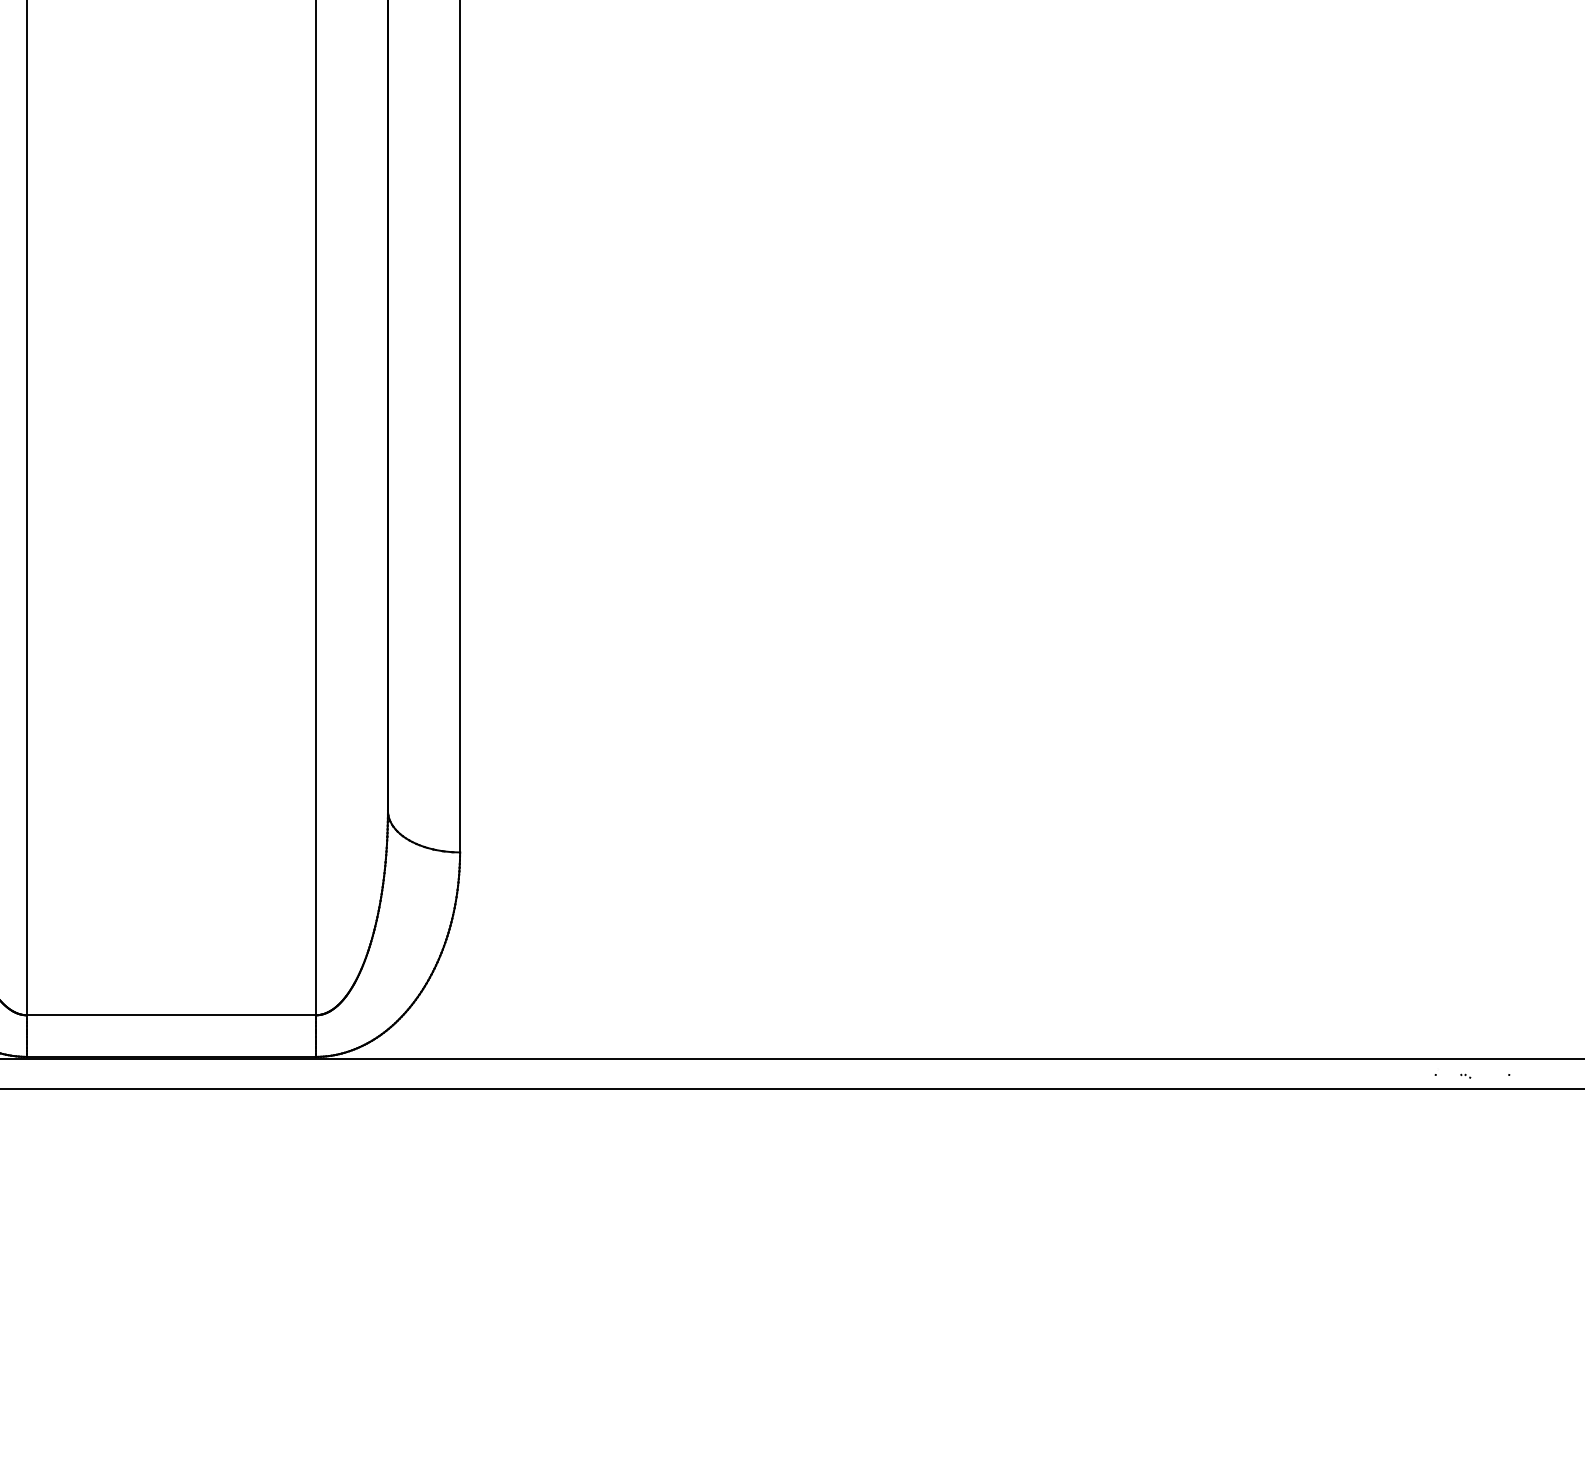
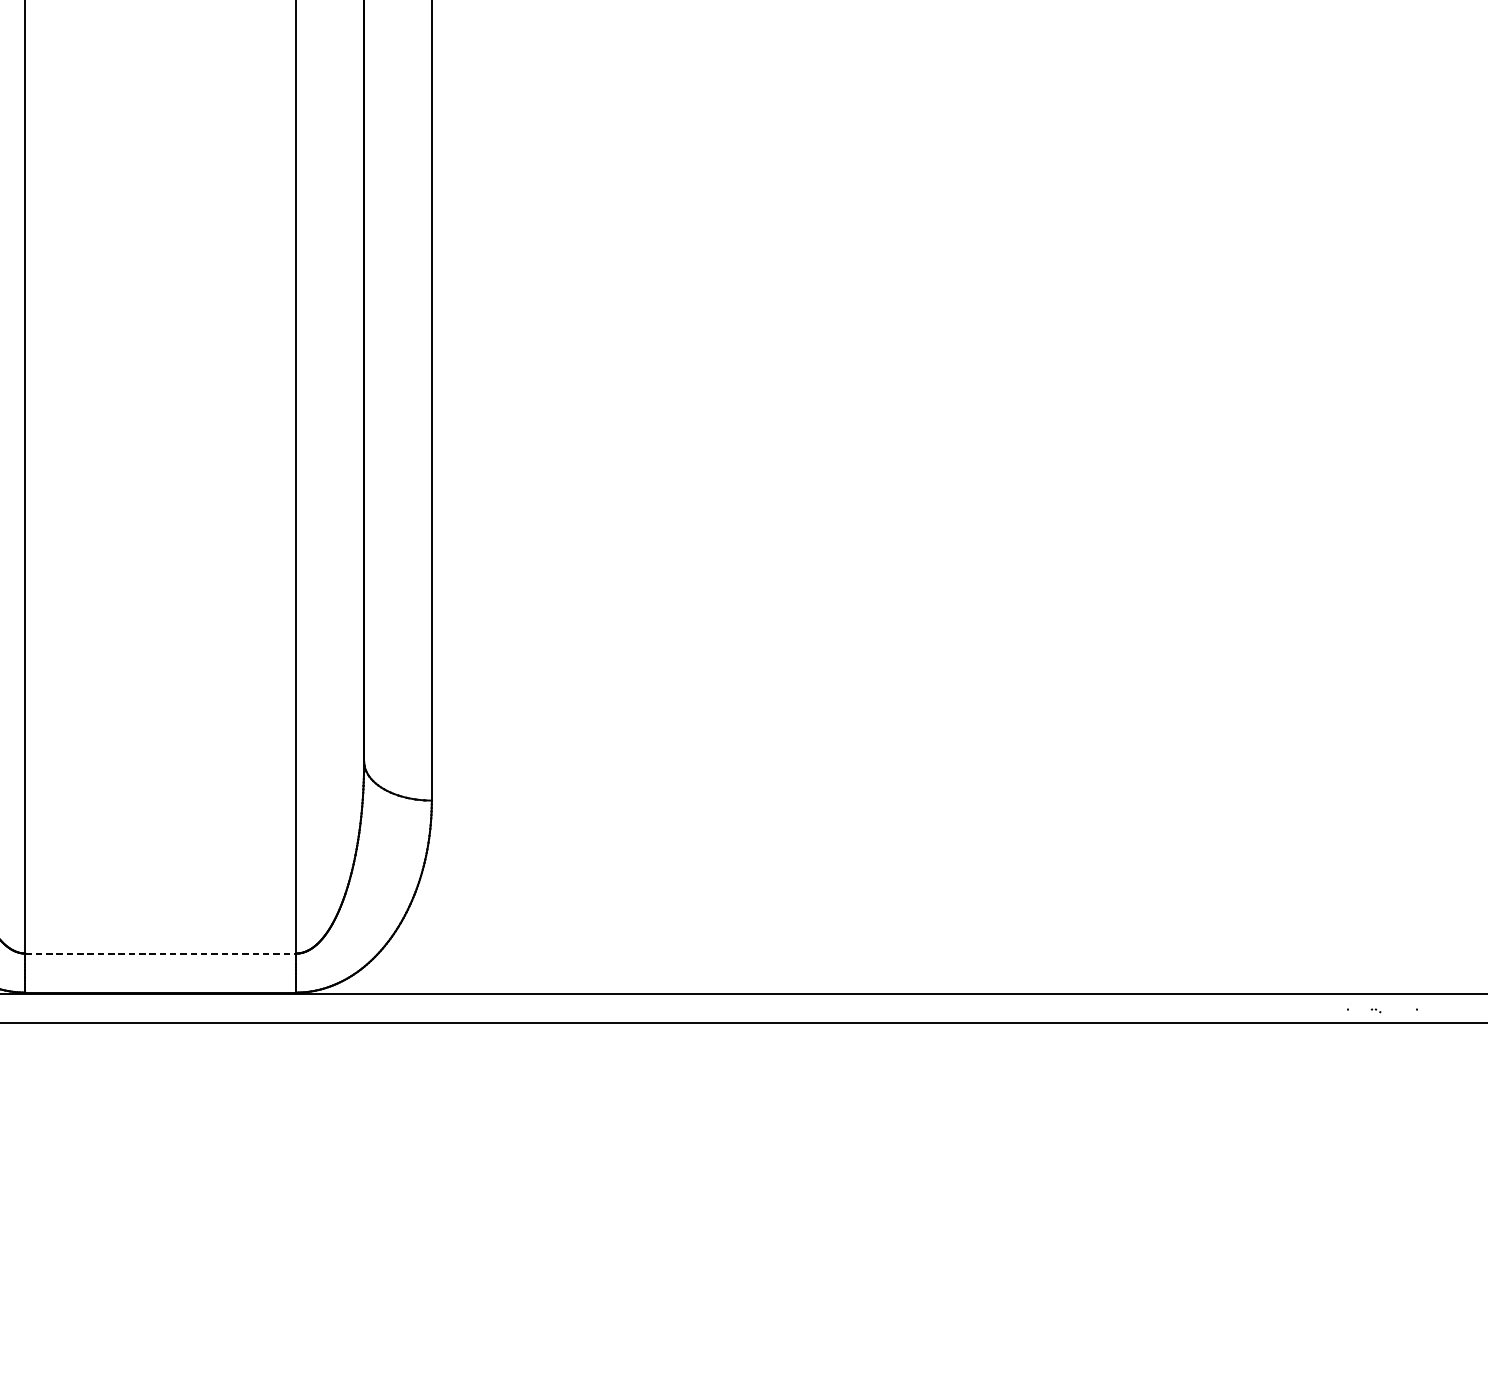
line: (171, 1015) -> (160, 953), solid -> dashed

